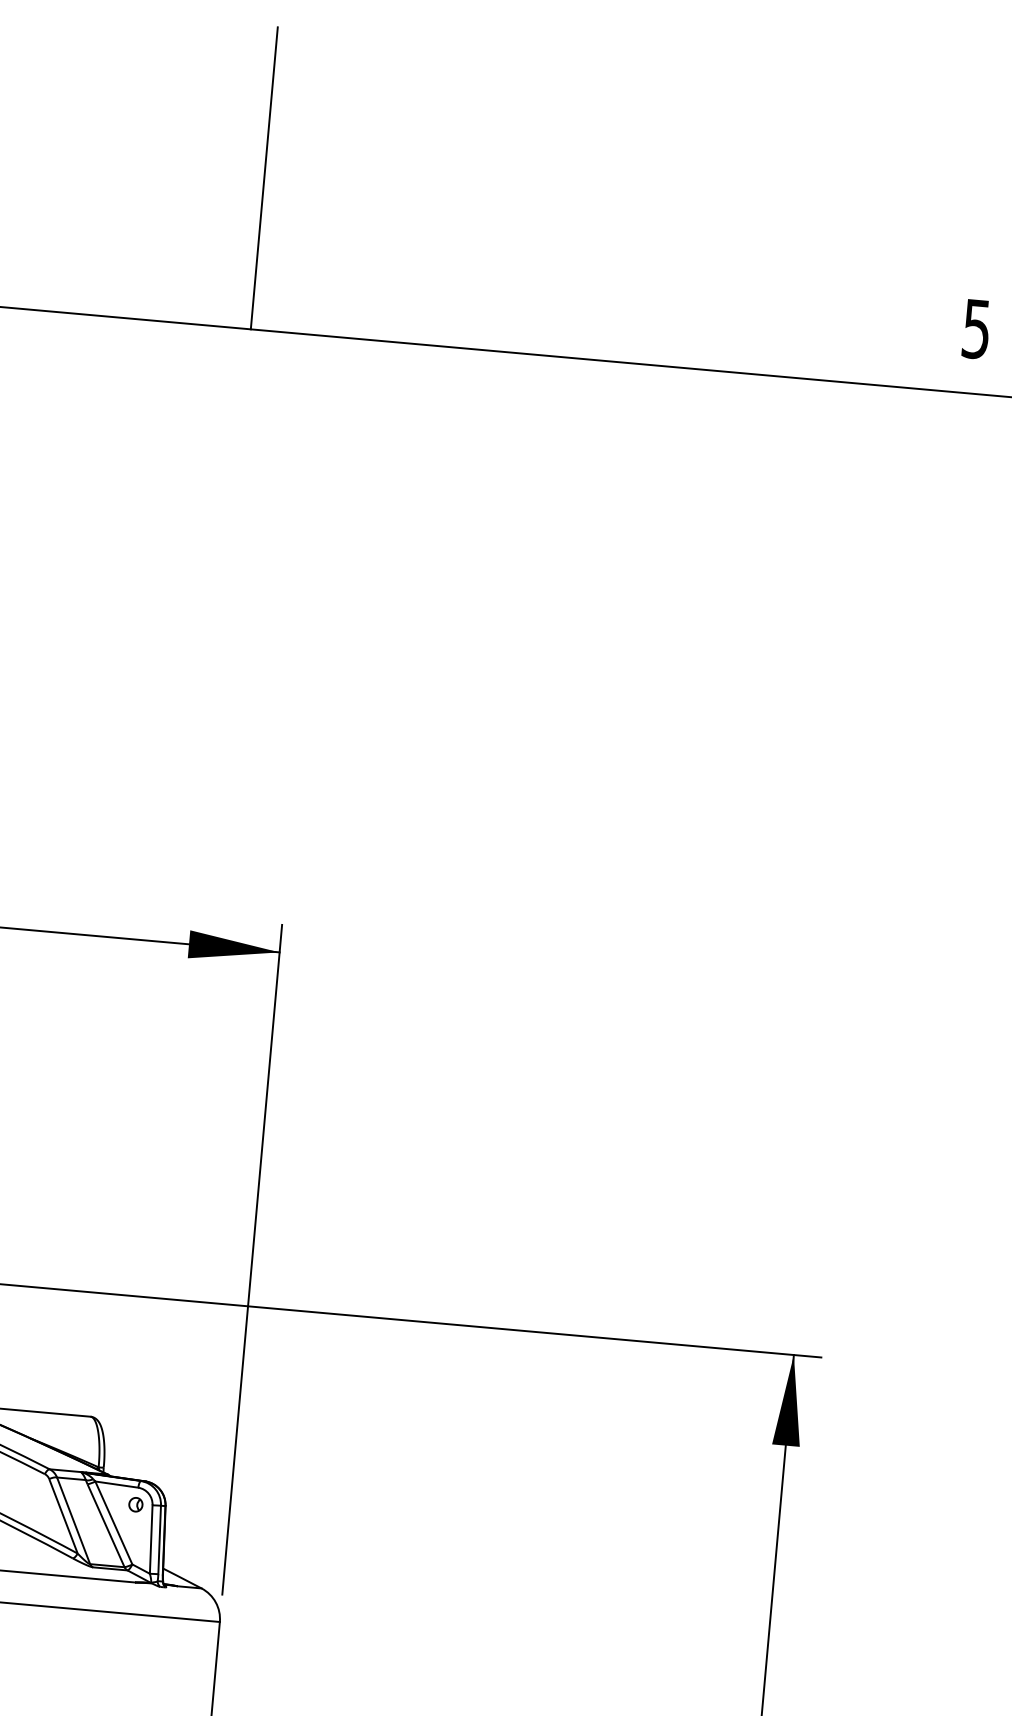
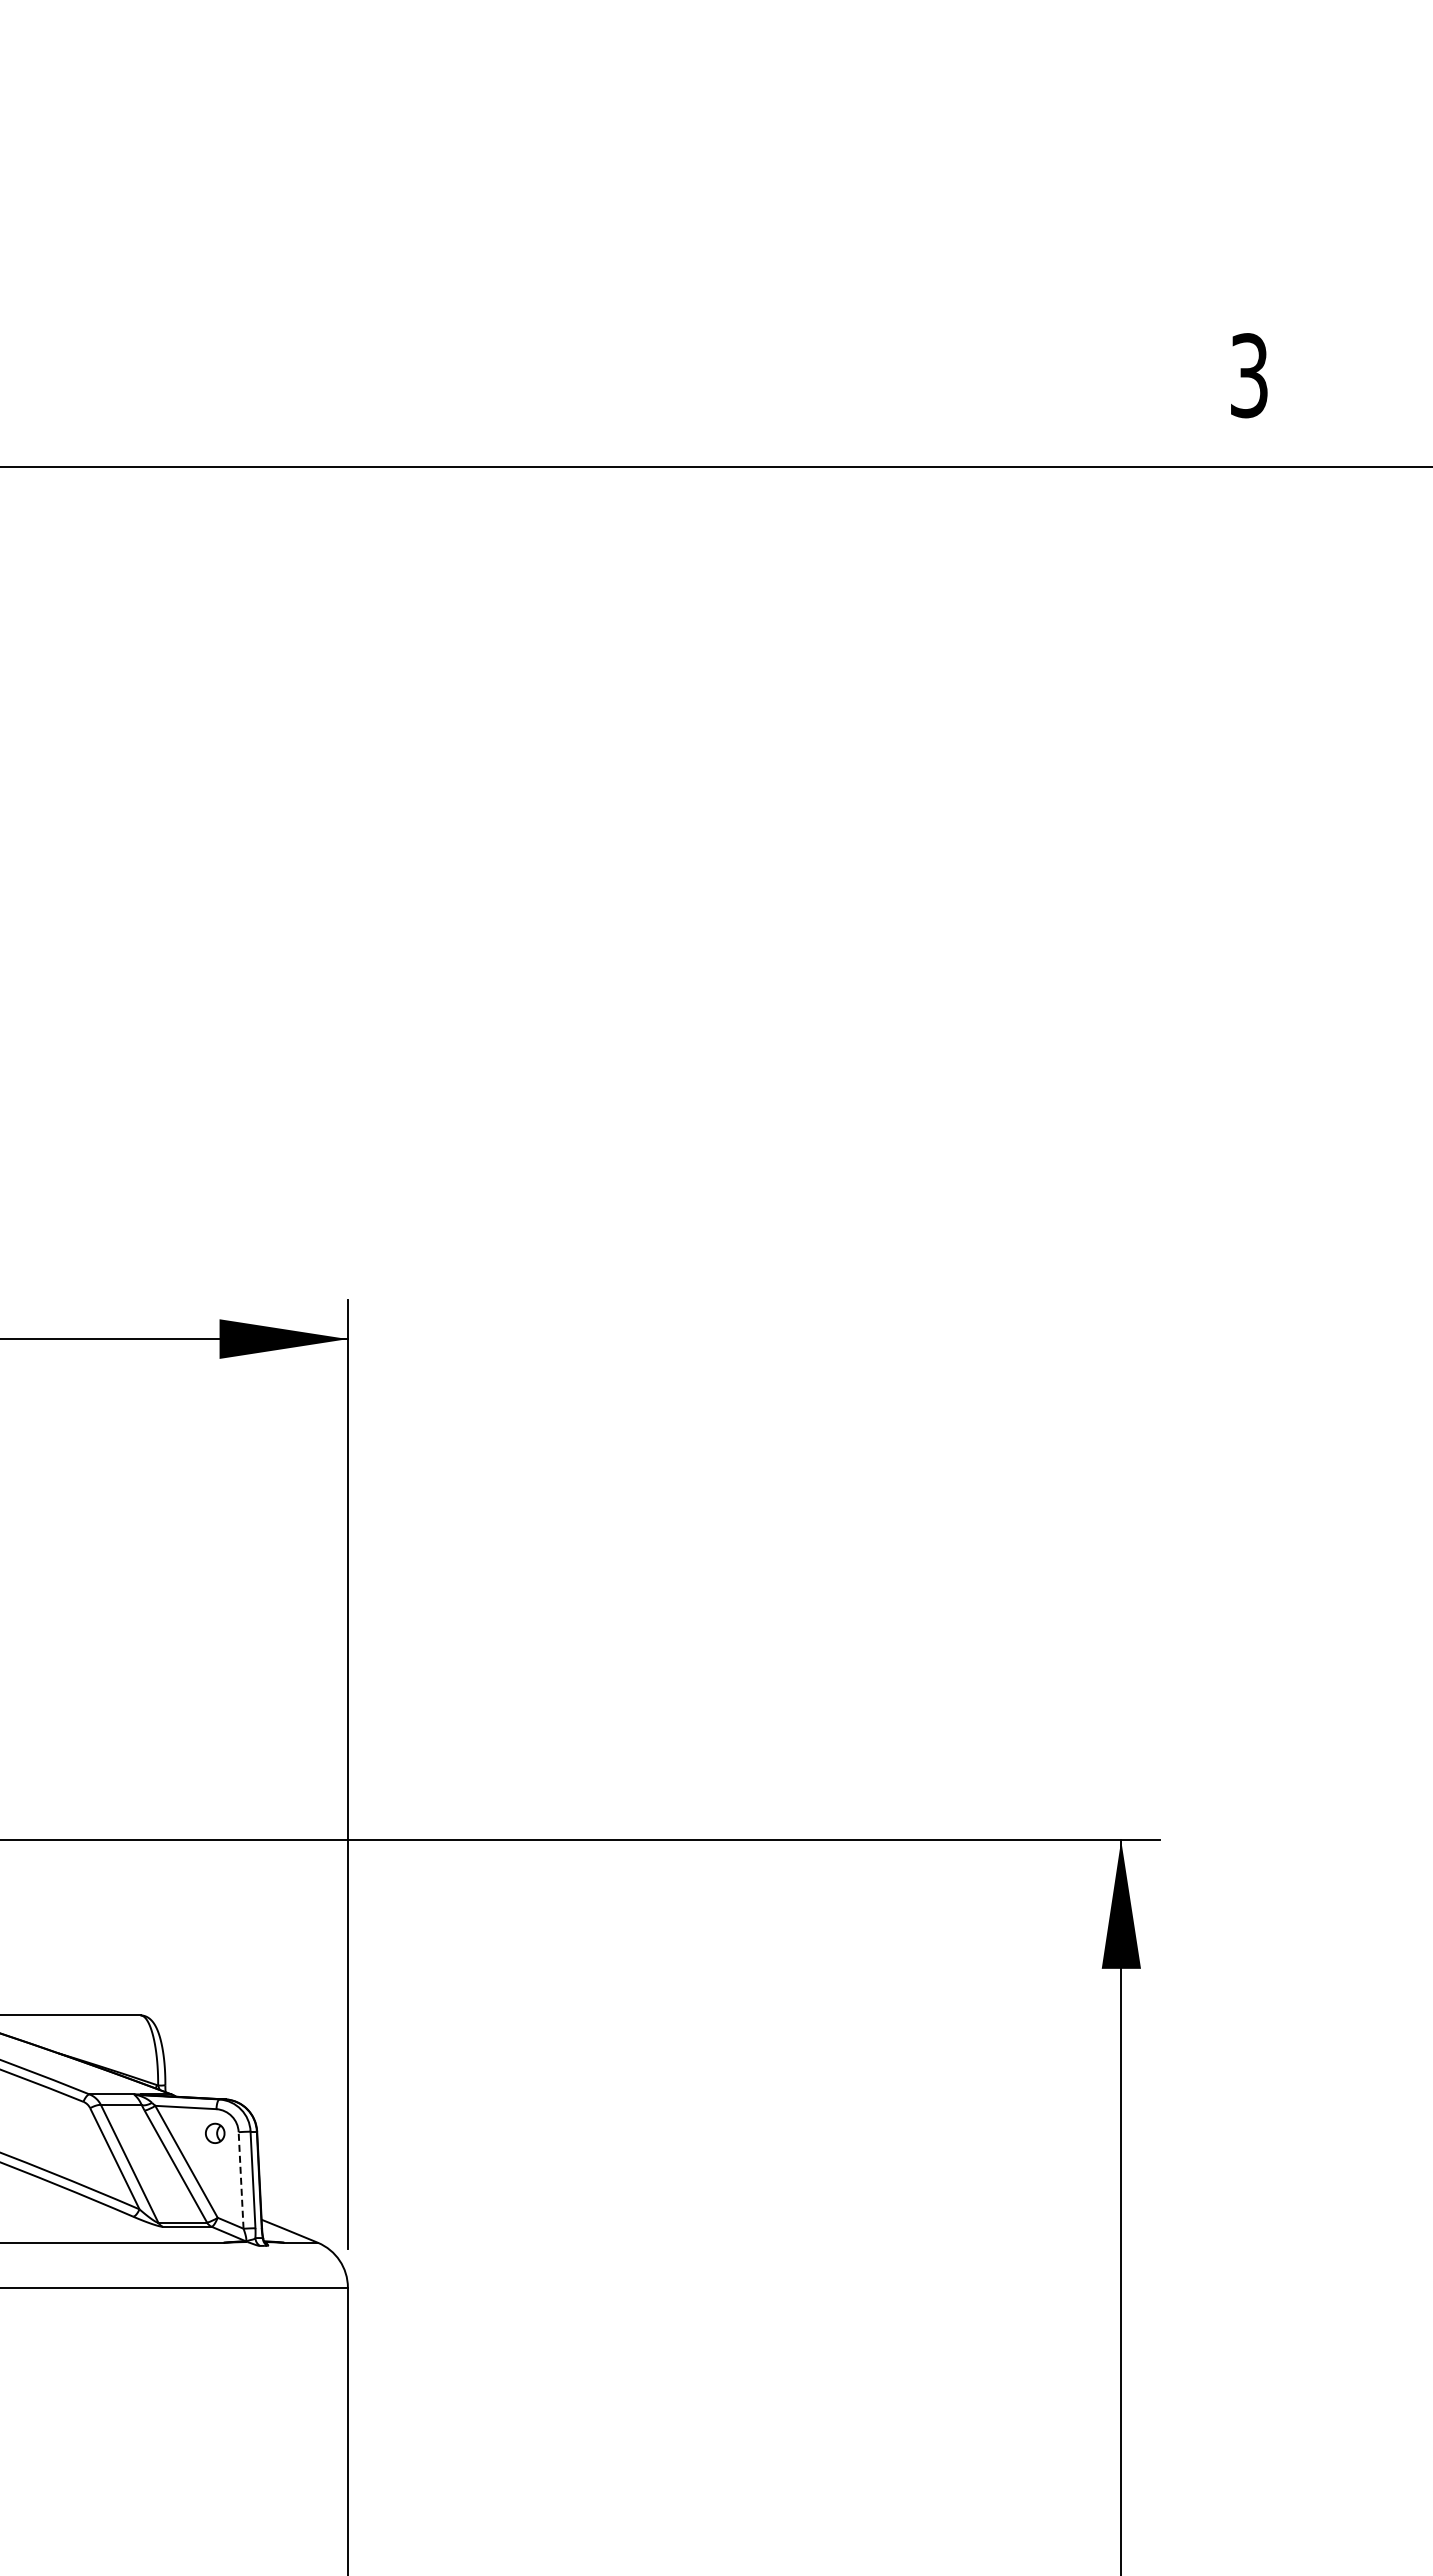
line: (264, 178) -> (229, 253), removed
text: (976, 328) -> (1249, 375), 5 -> 3
line: (151, 1538) -> (241, 2179), solid -> dashed

